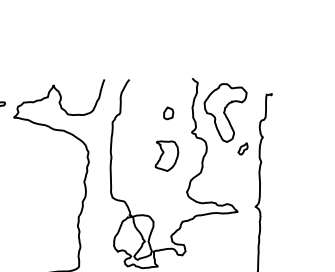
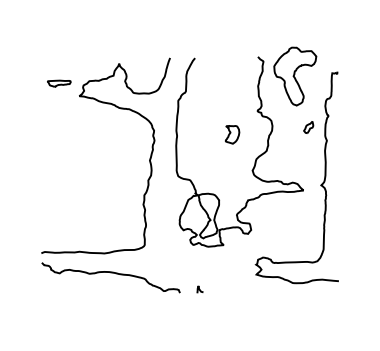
part: (167, 112) -> (233, 91), removed
part: (225, 112) -> (295, 76), moved
part: (166, 155) -> (232, 134), size x0.6

